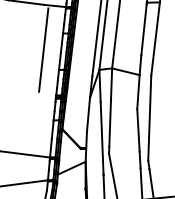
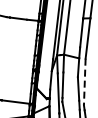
line: (42, 49) -> (25, 44), removed
line: (149, 118) -> (84, 82), solid -> dashed

